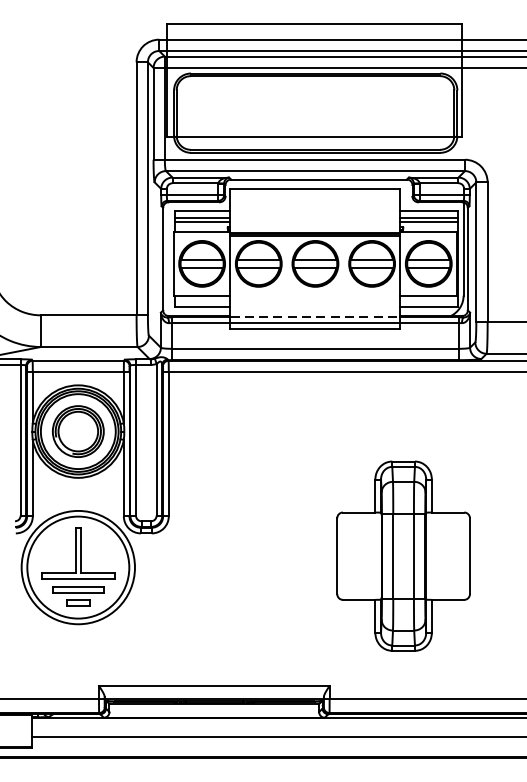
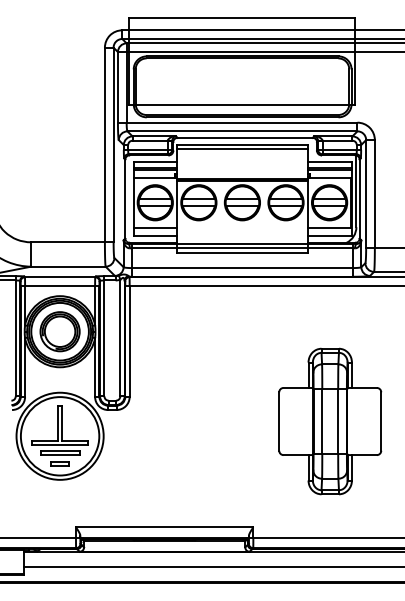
line: (315, 194) -> (242, 149), added
line: (315, 316) -> (242, 243), dashed -> solid
part: (403, 556) -> (330, 421), moved

